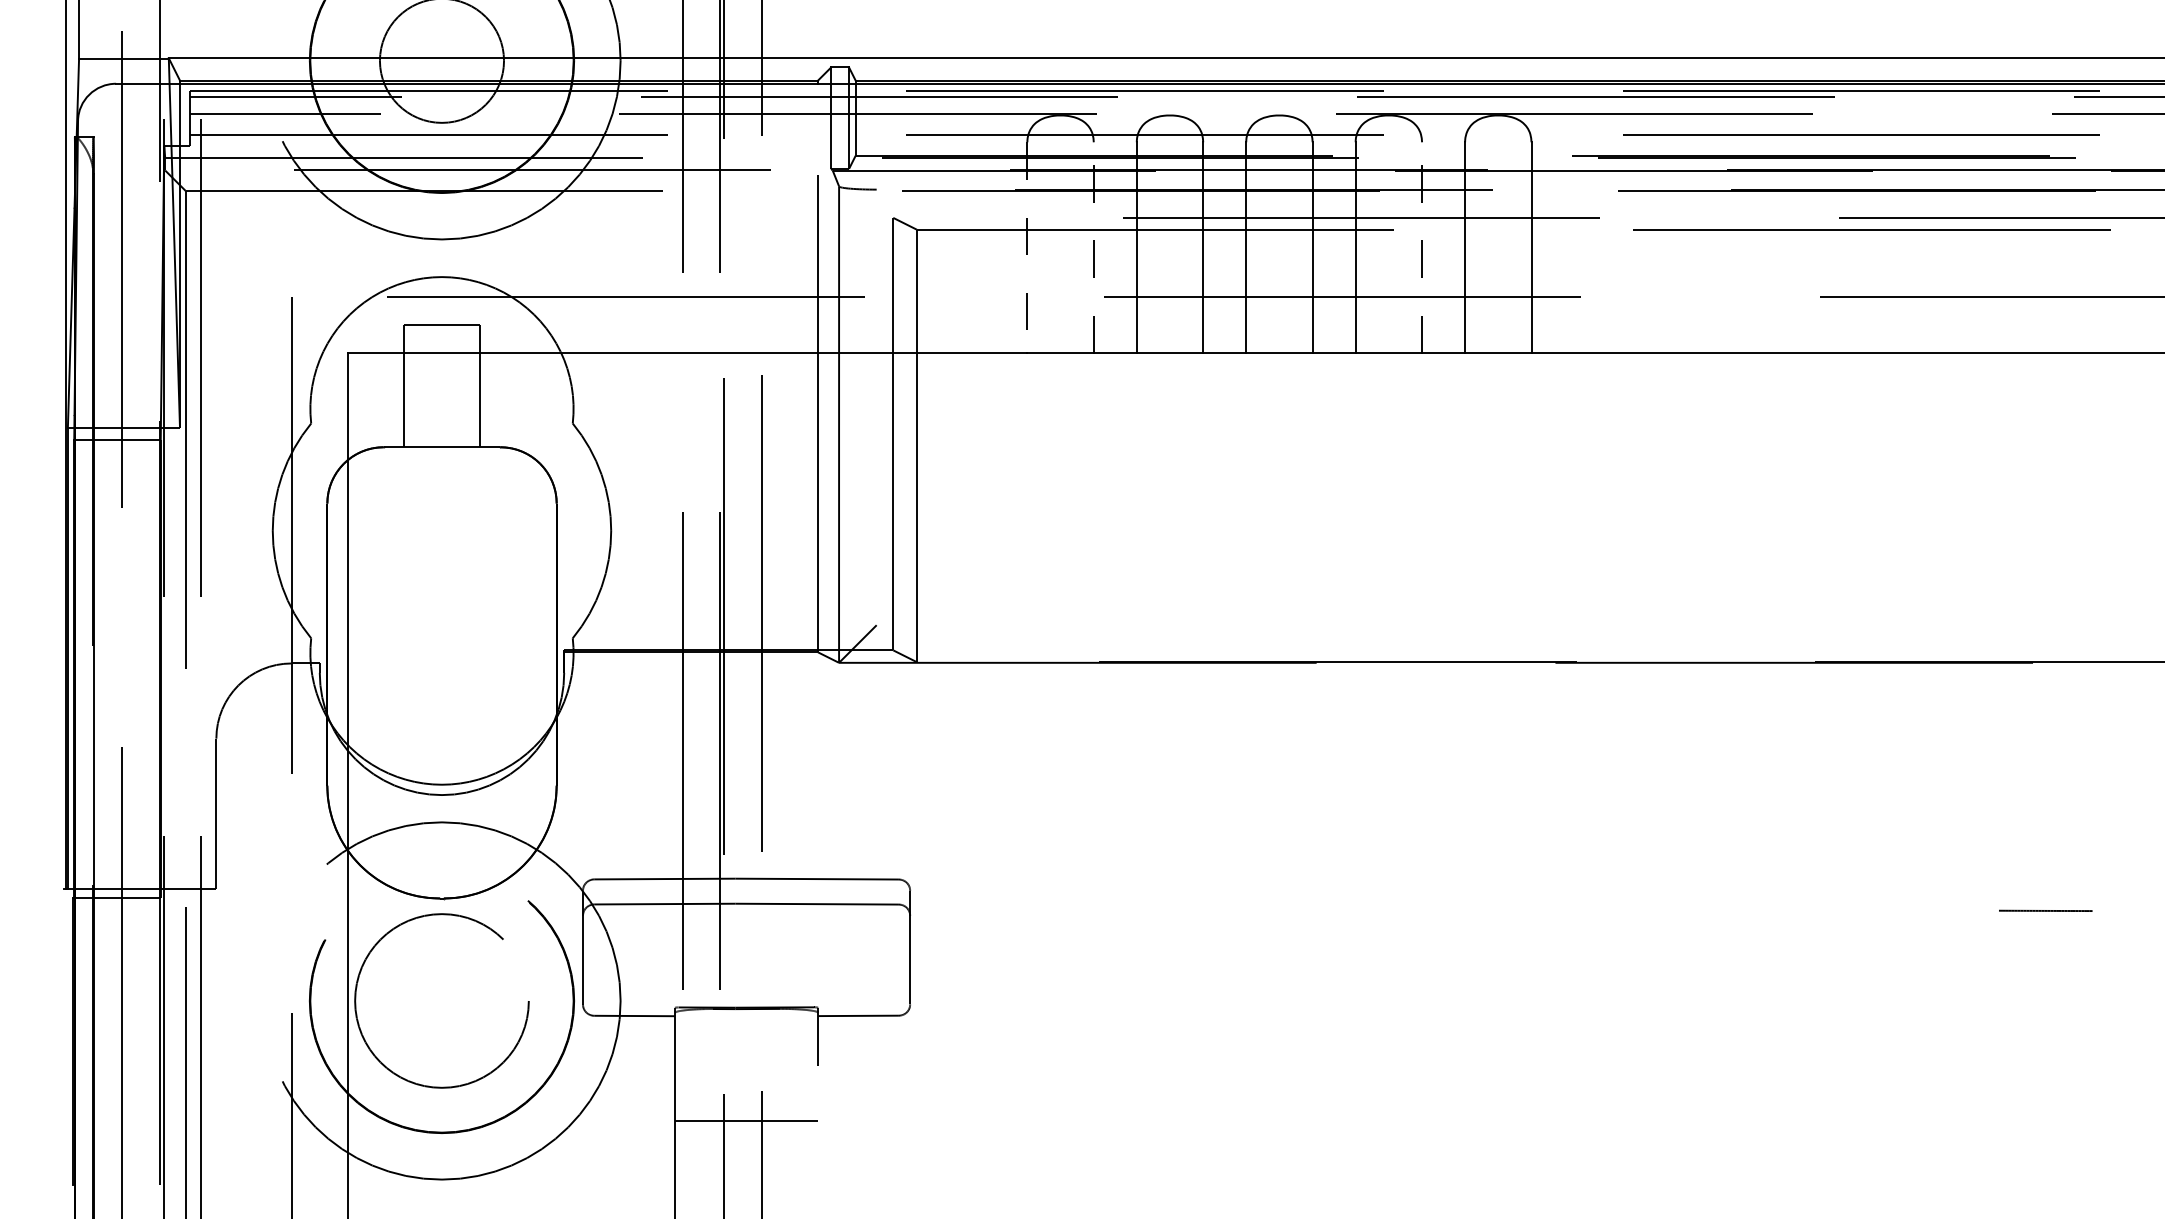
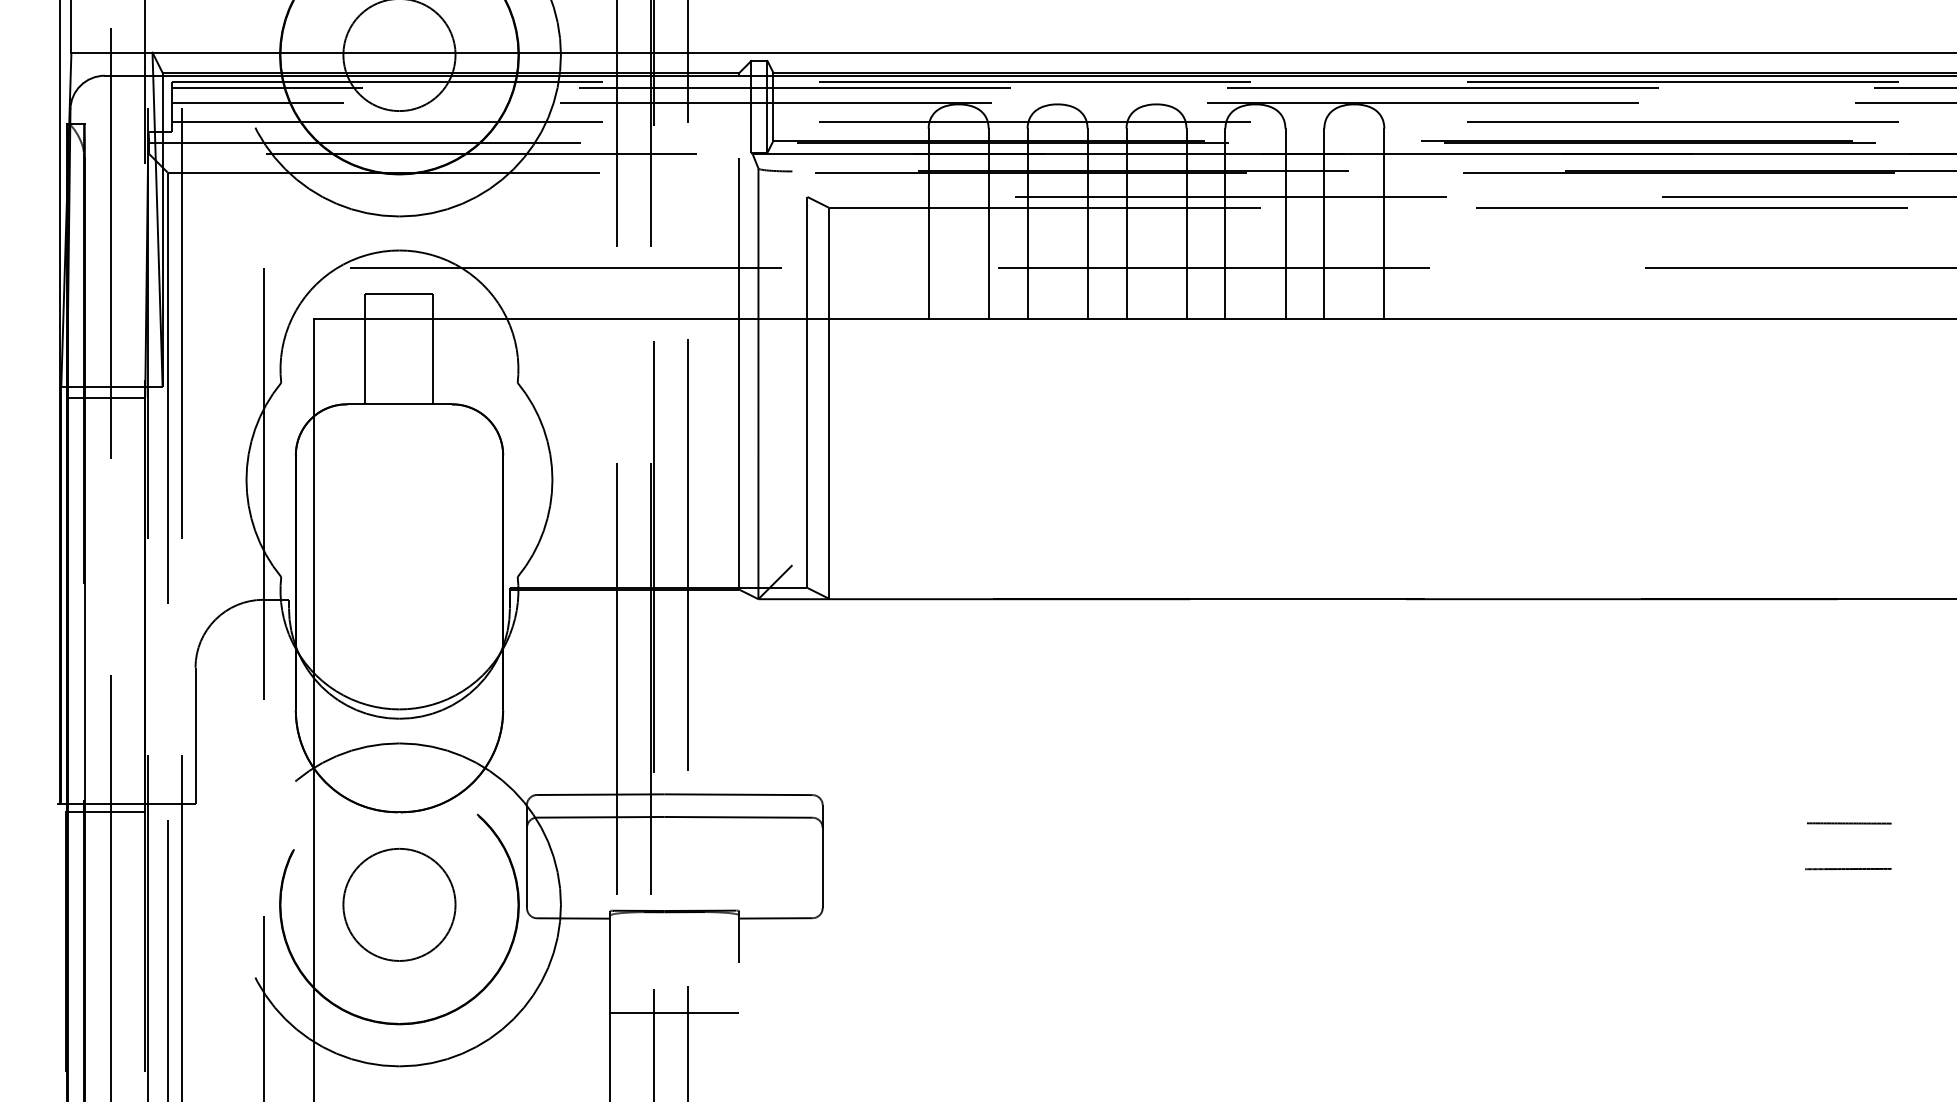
line: (1093, 247) -> (988, 223), dashed -> solid
line: (1422, 247) -> (1285, 223), dashed -> solid
line: (1027, 248) -> (928, 224), dashed -> solid
line: (2044, 961) -> (1848, 869), added
circle: (441, 1000) -> (399, 904), size x0.71

